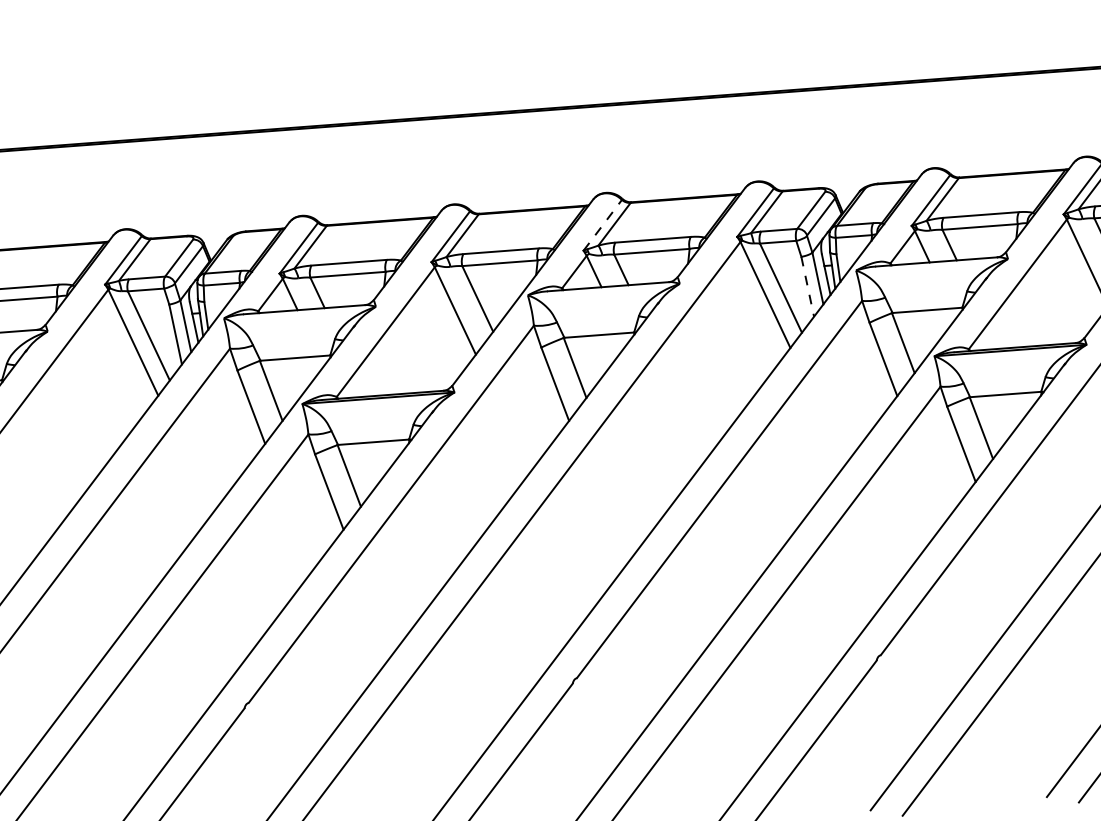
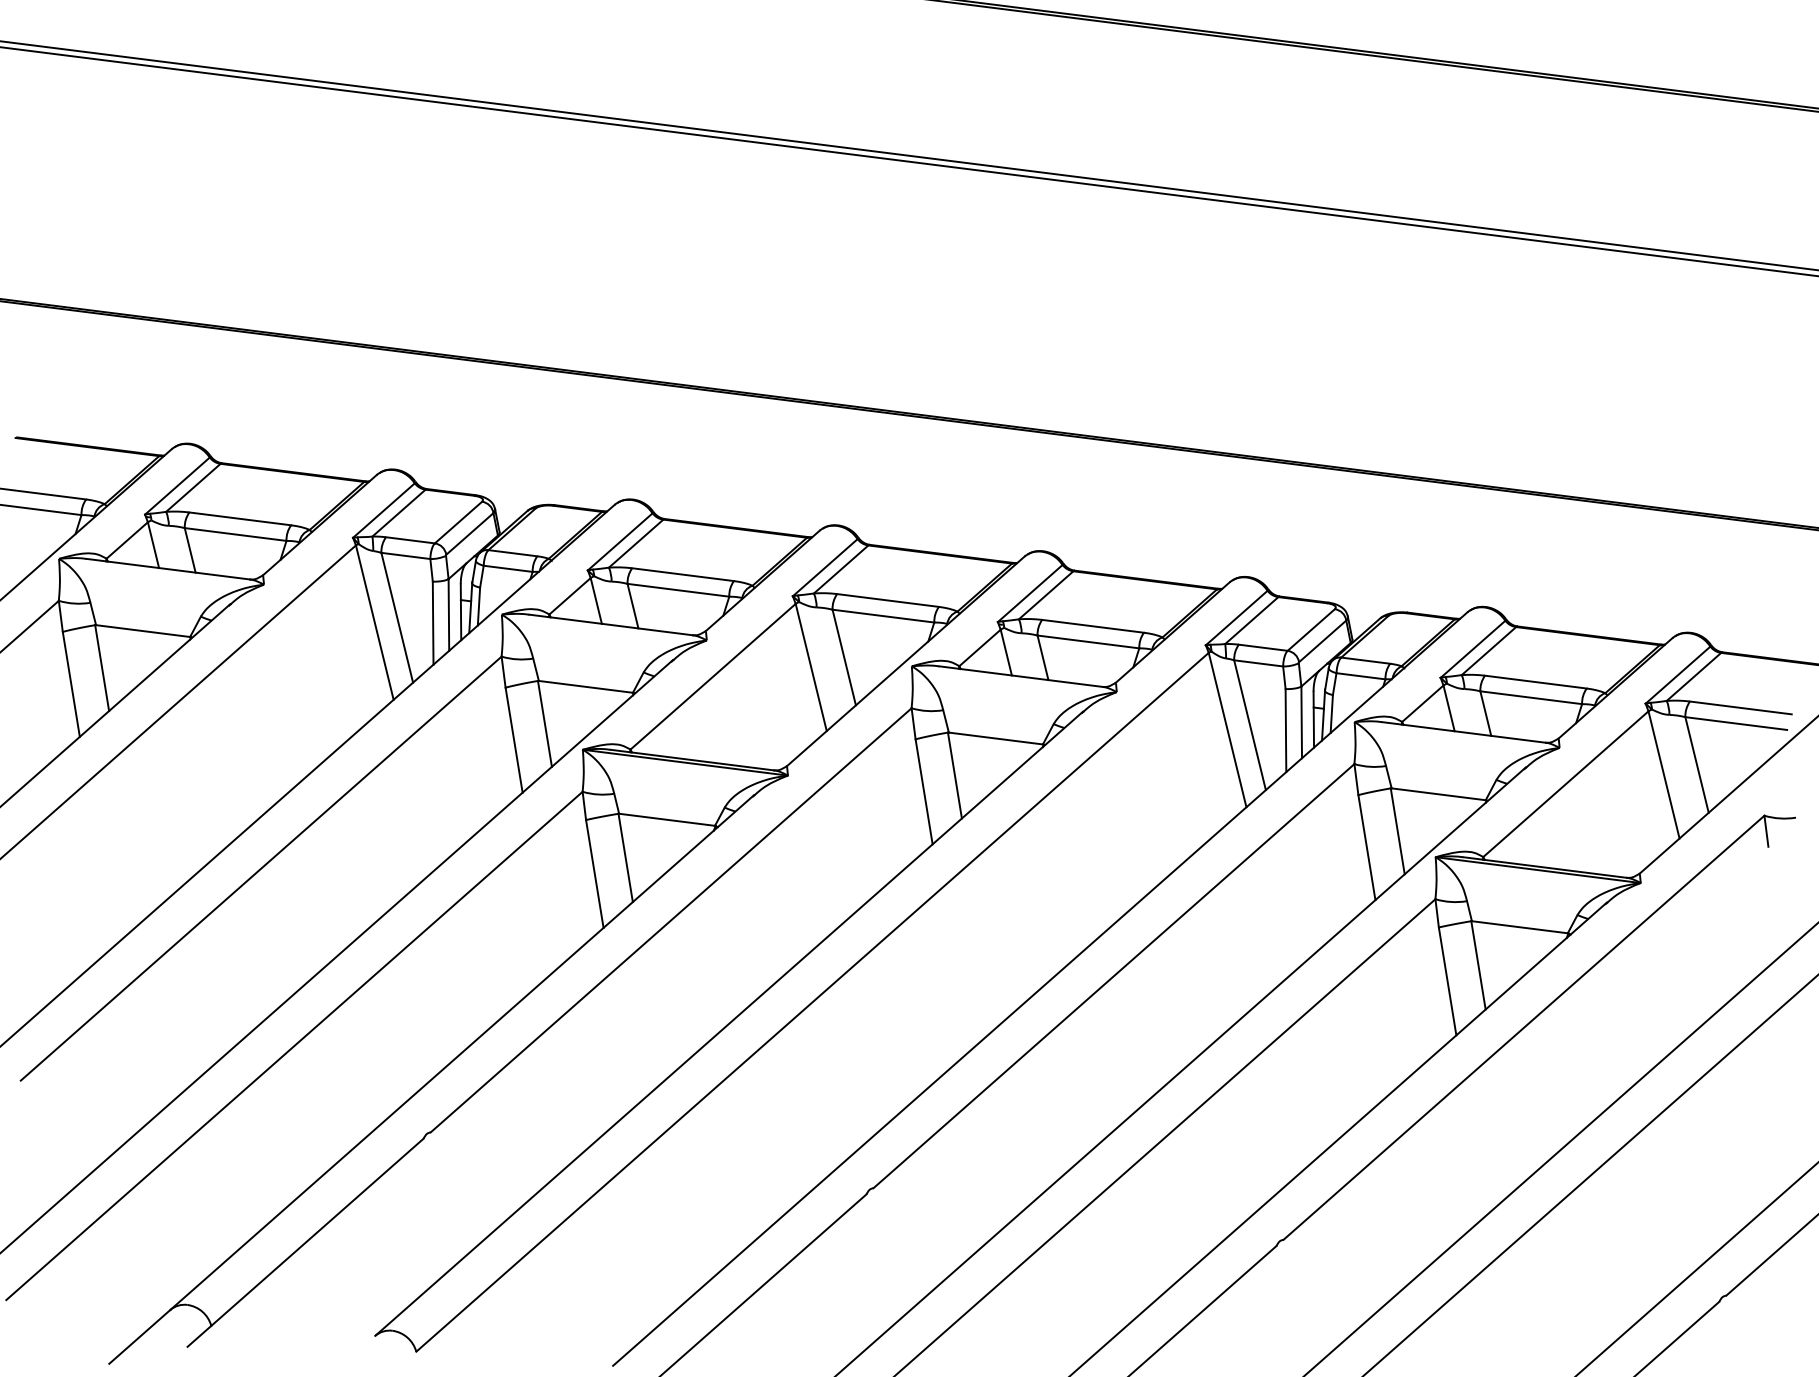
line: (602, 225) -> (1030, 593), dashed -> solid
line: (807, 286) -> (1285, 730), dashed -> solid

